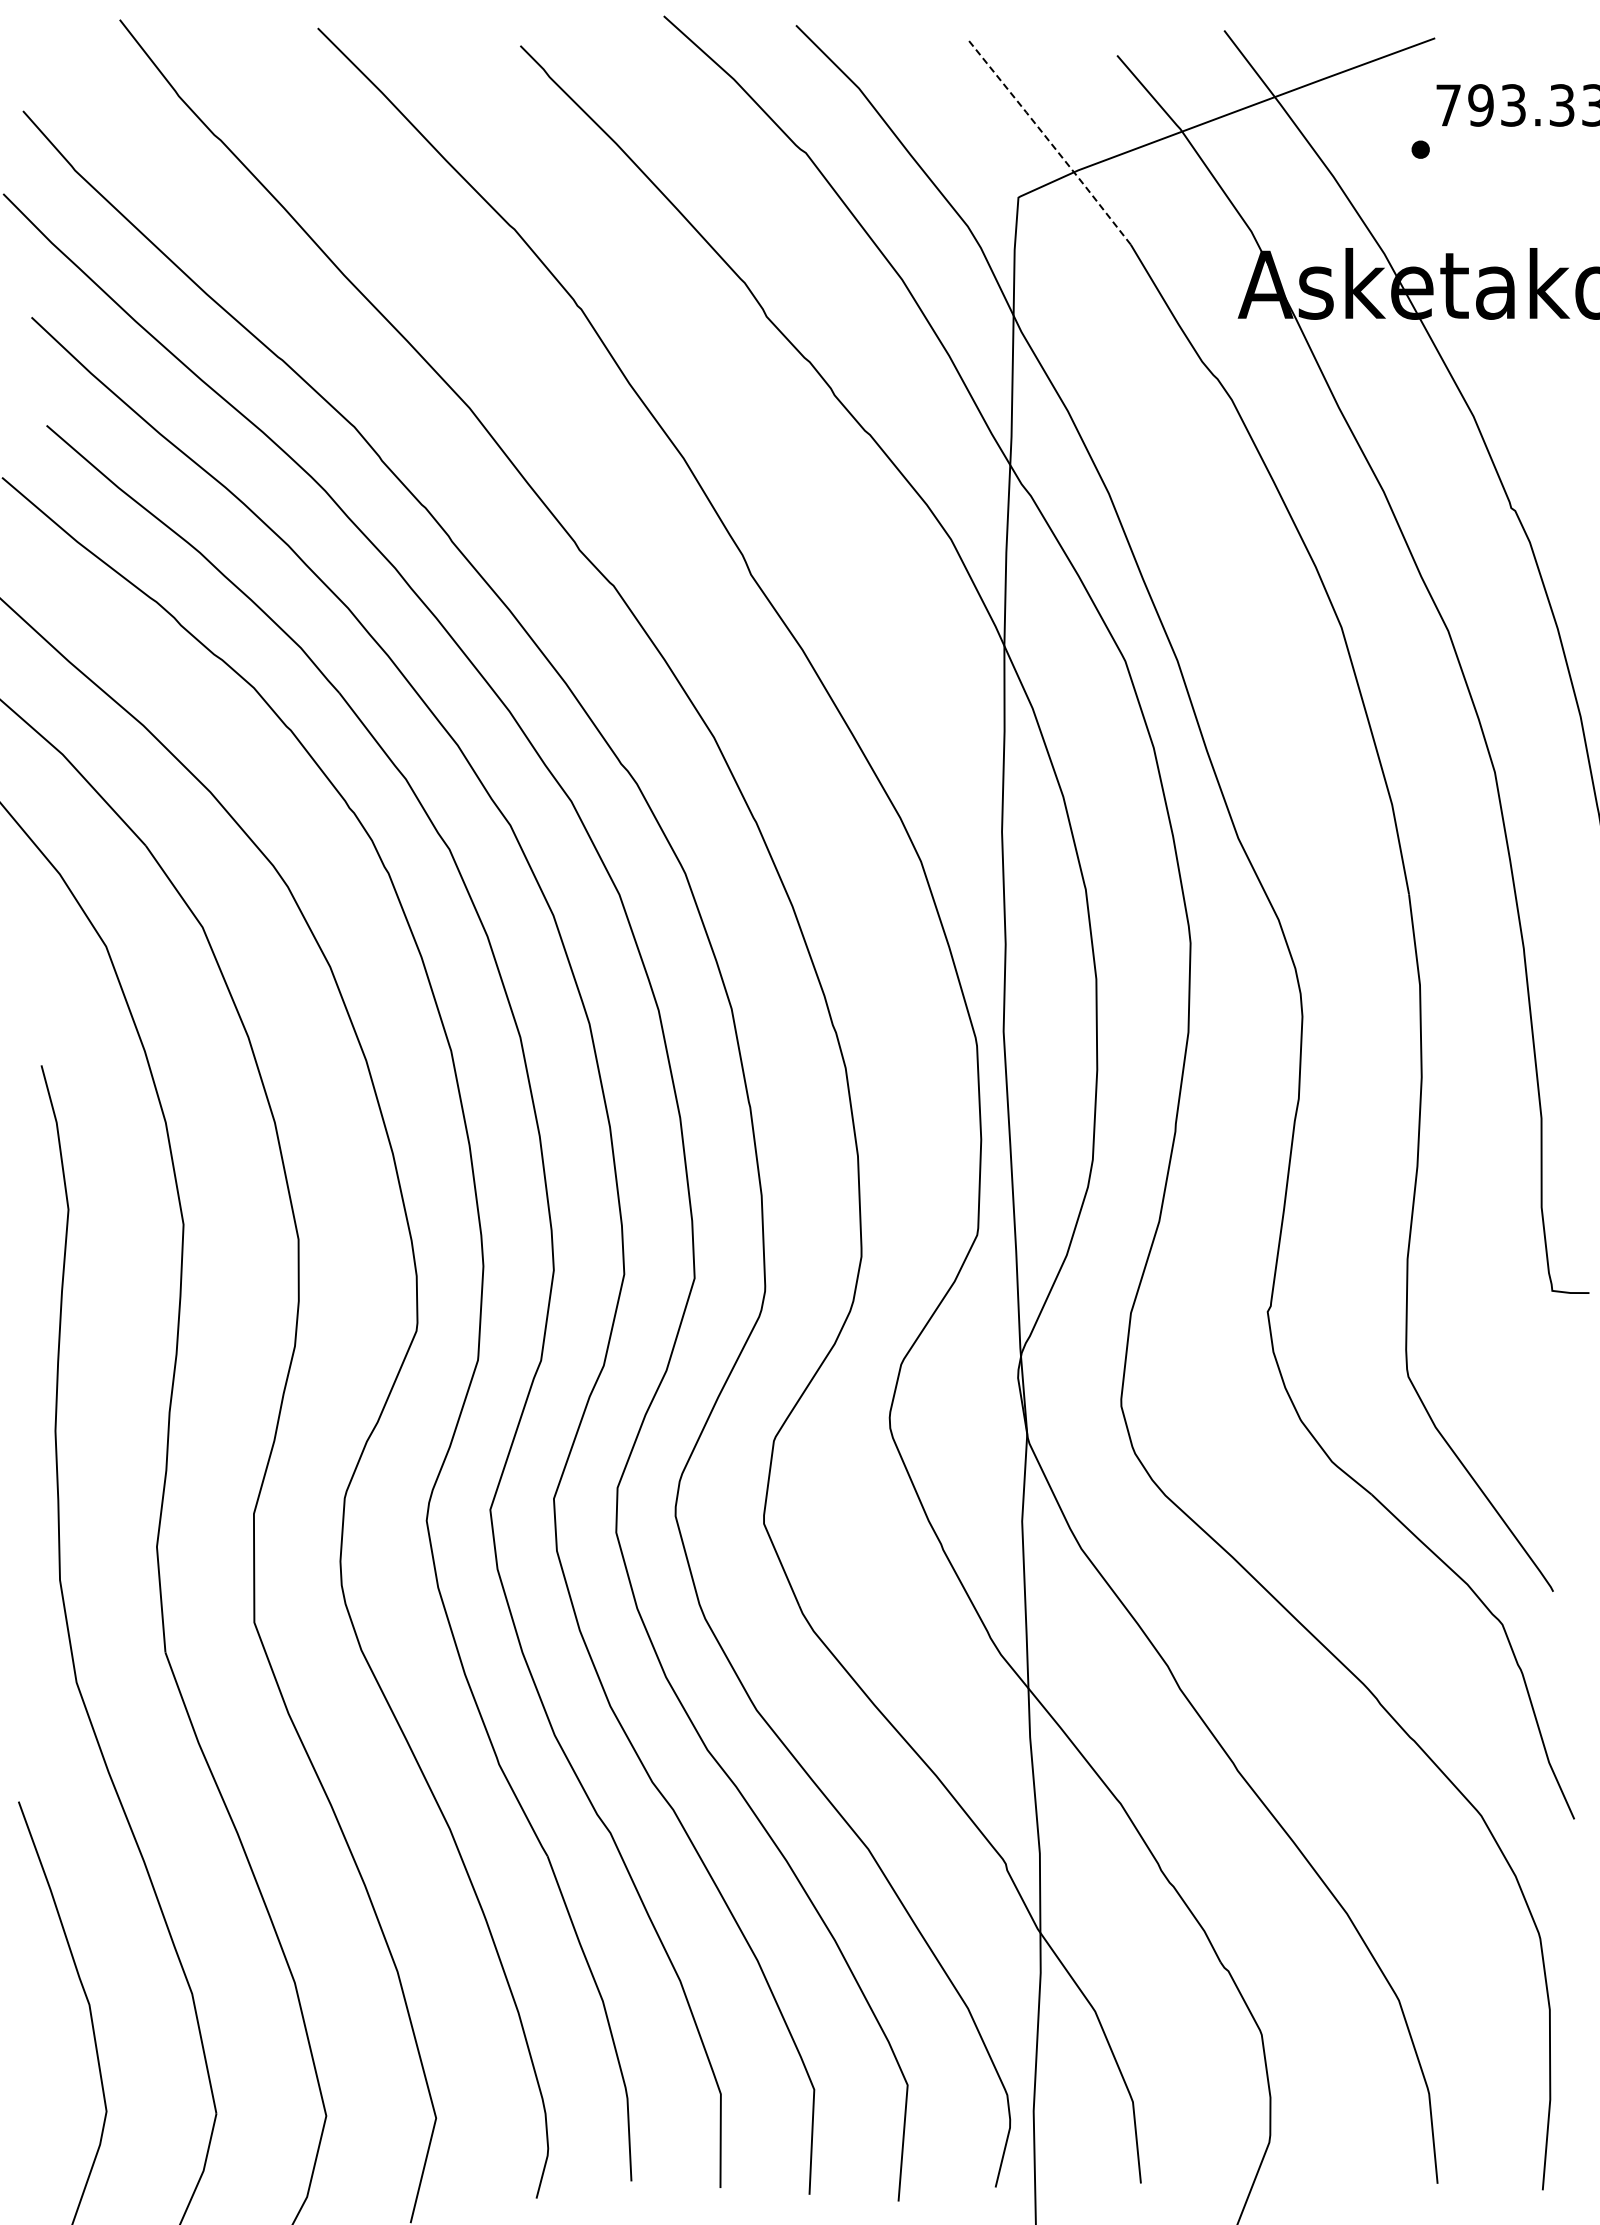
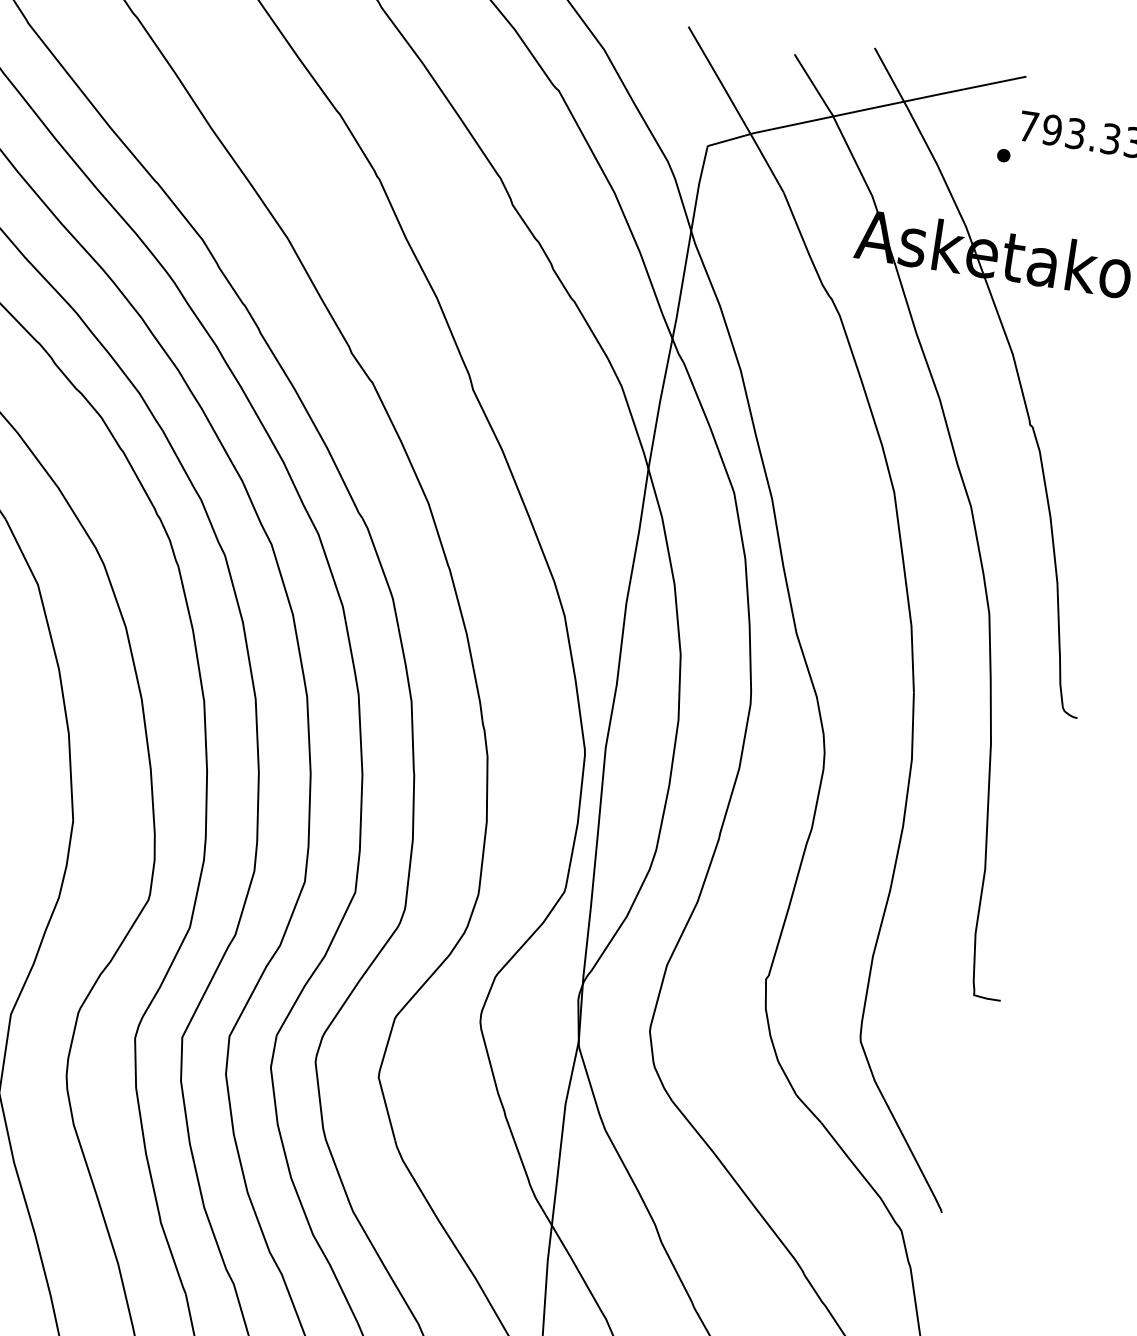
line: (1049, 141) -> (736, 109), dashed -> solid

